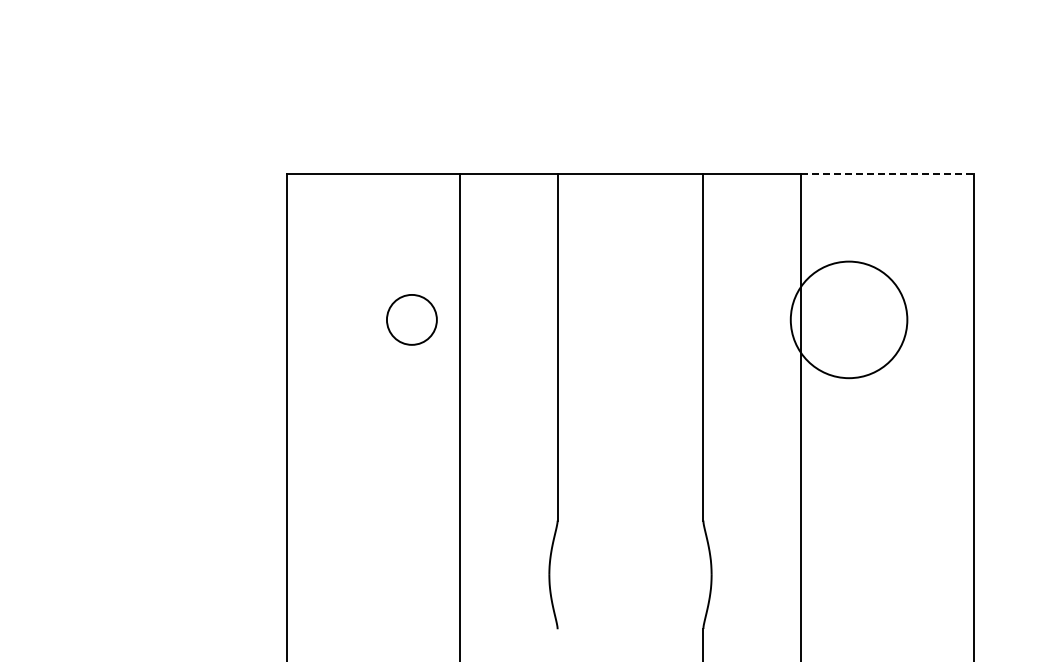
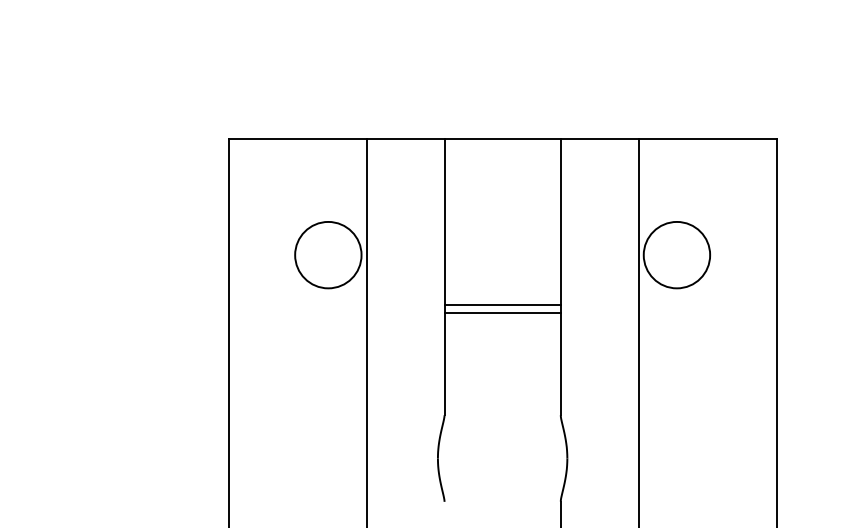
line: (888, 174) -> (708, 139), dashed -> solid
circle: (411, 319) -> (327, 254), size x1.67
circle: (848, 319) -> (676, 254), size x0.71
line: (630, 382) -> (502, 305), added
line: (630, 392) -> (502, 313), added

